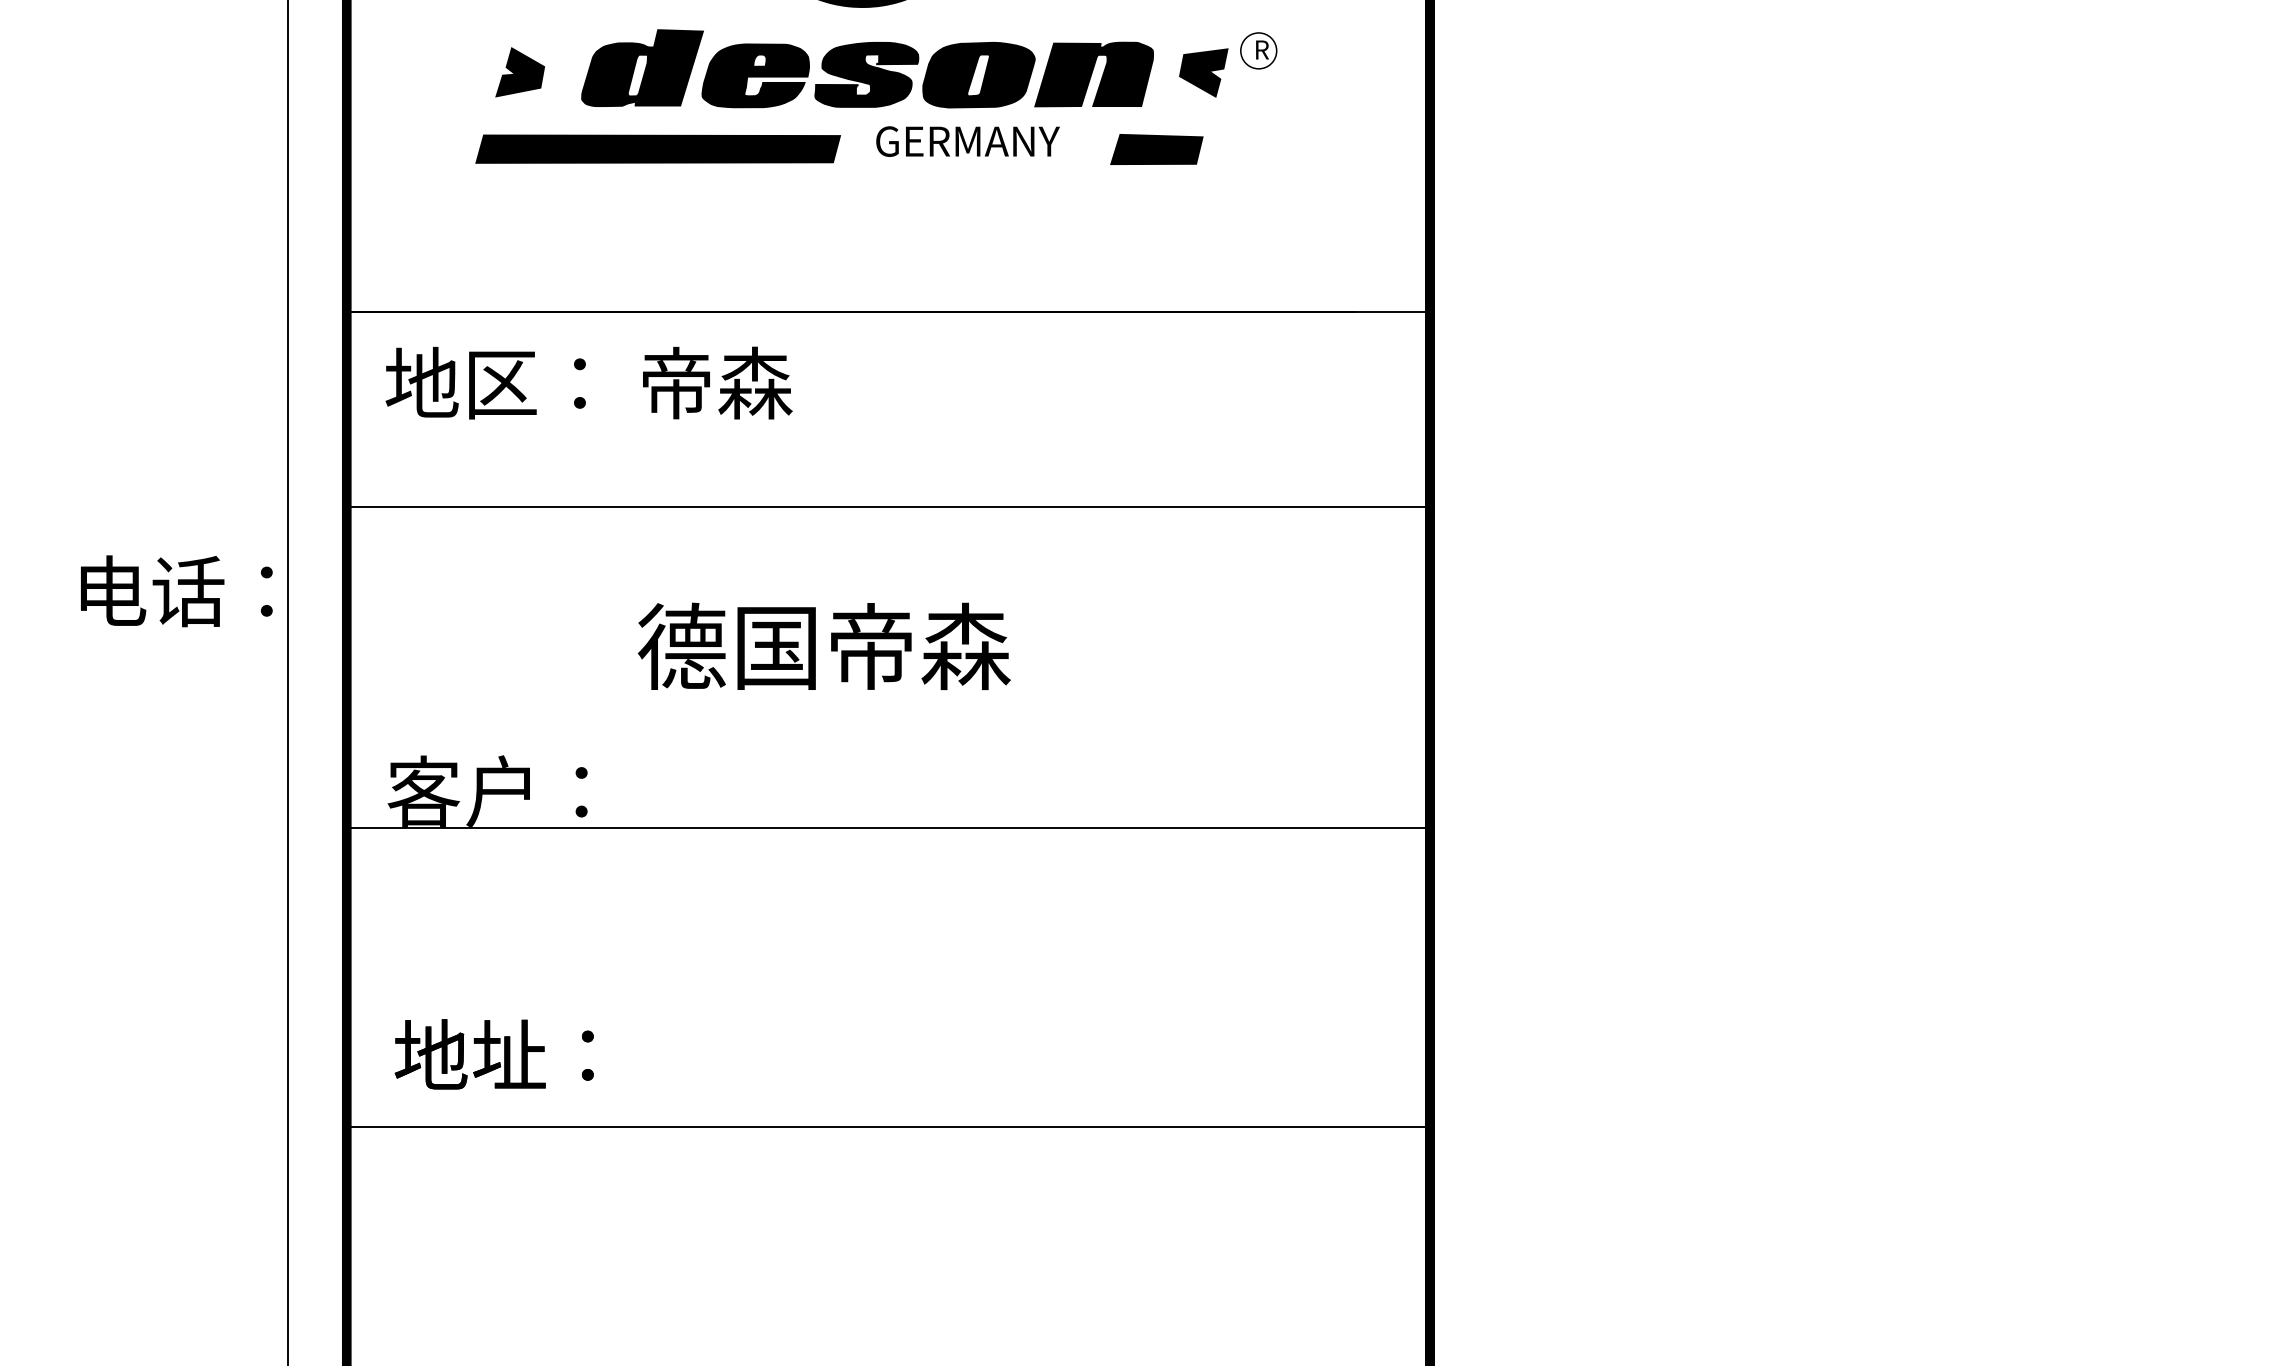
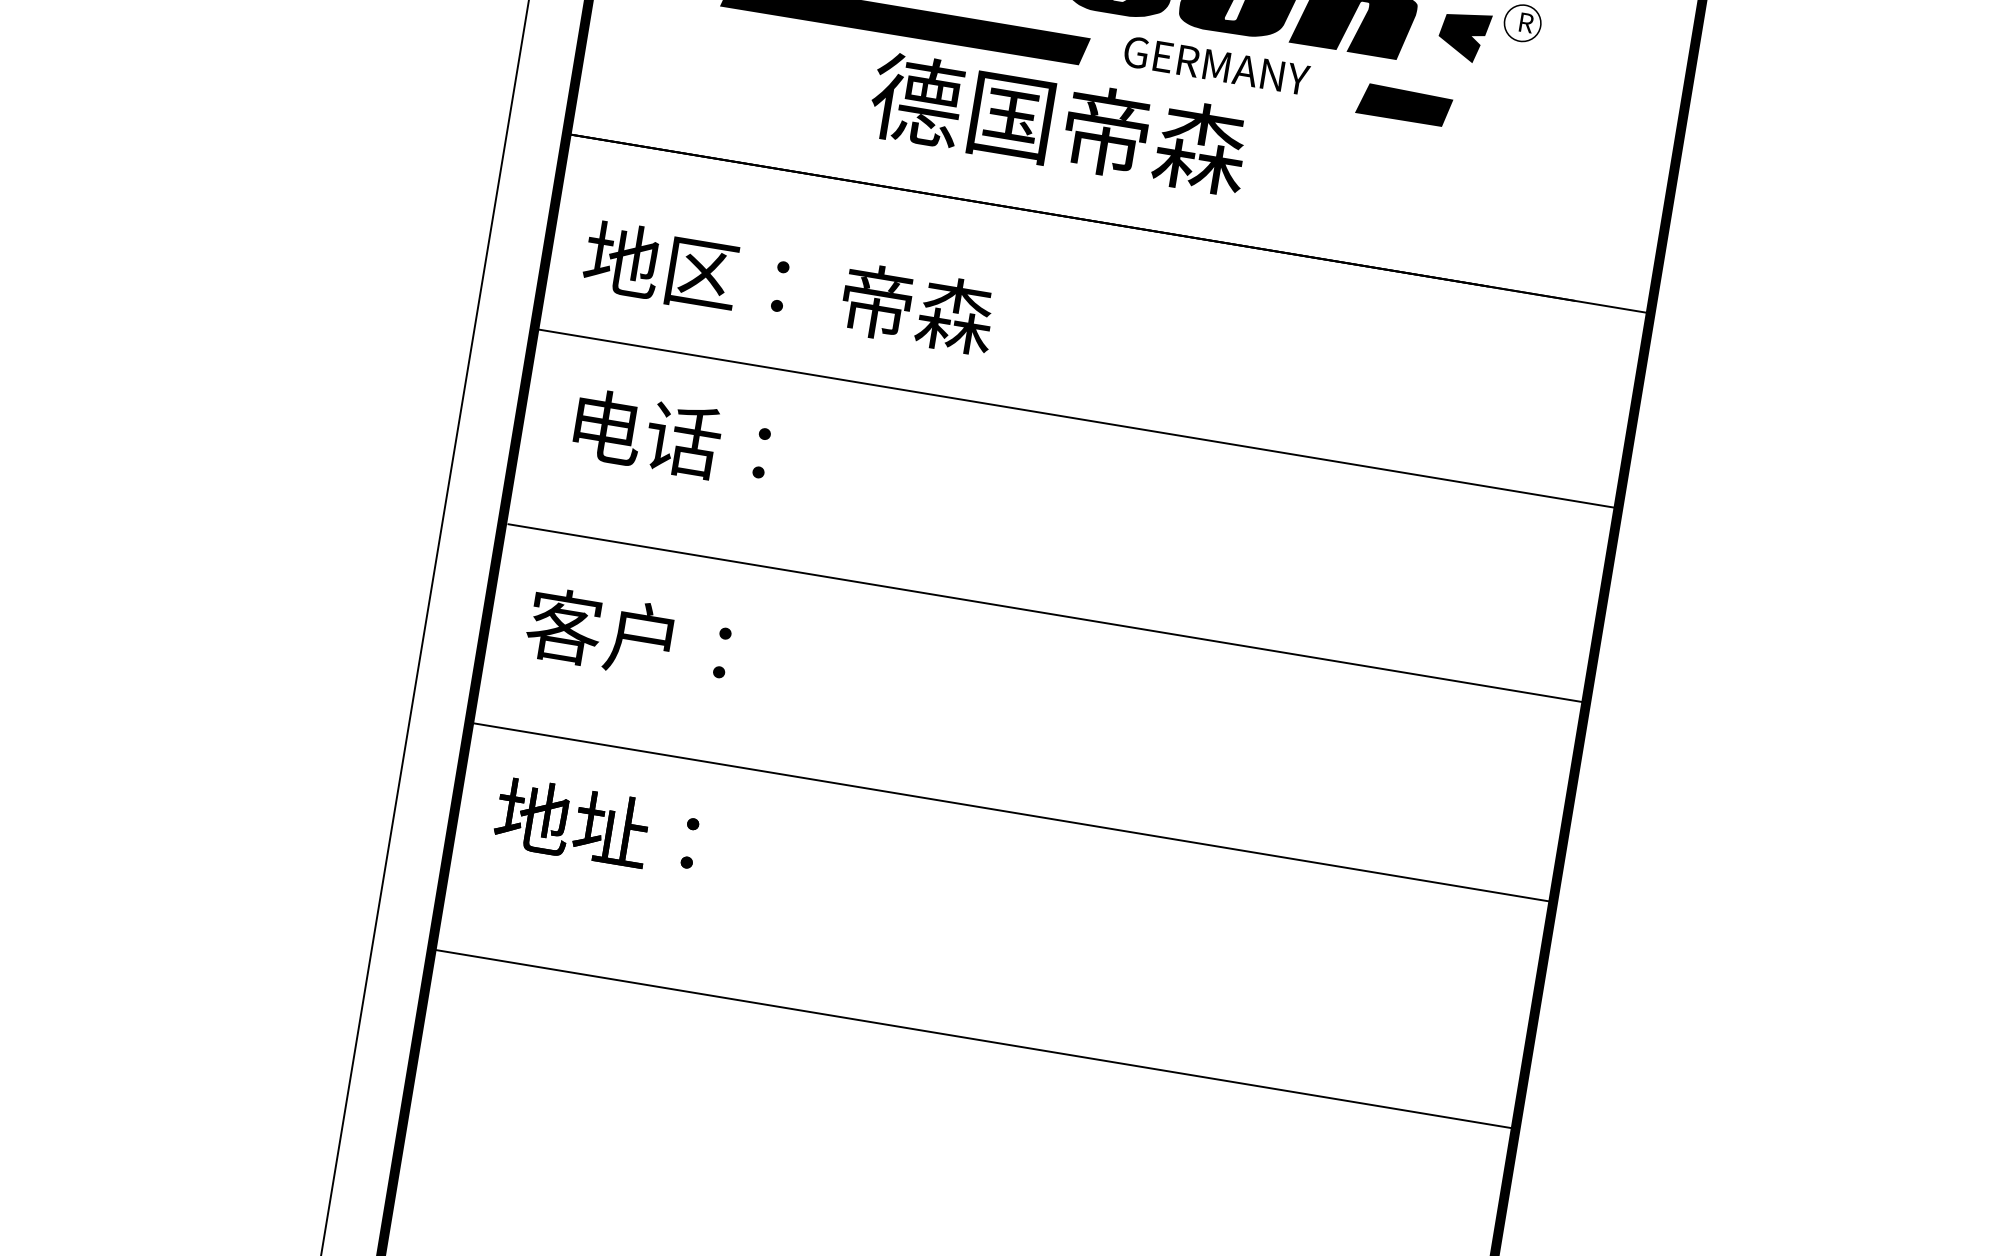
text: (588, 382) -> (788, 286), moved
text: (176, 591) -> (671, 438), moved
text: (824, 645) -> (1059, 123), moved
line: (890, 701) -> (1046, 613), added
line: (887, 827) -> (1010, 811), moved
text: (493, 1054) -> (595, 826), moved

